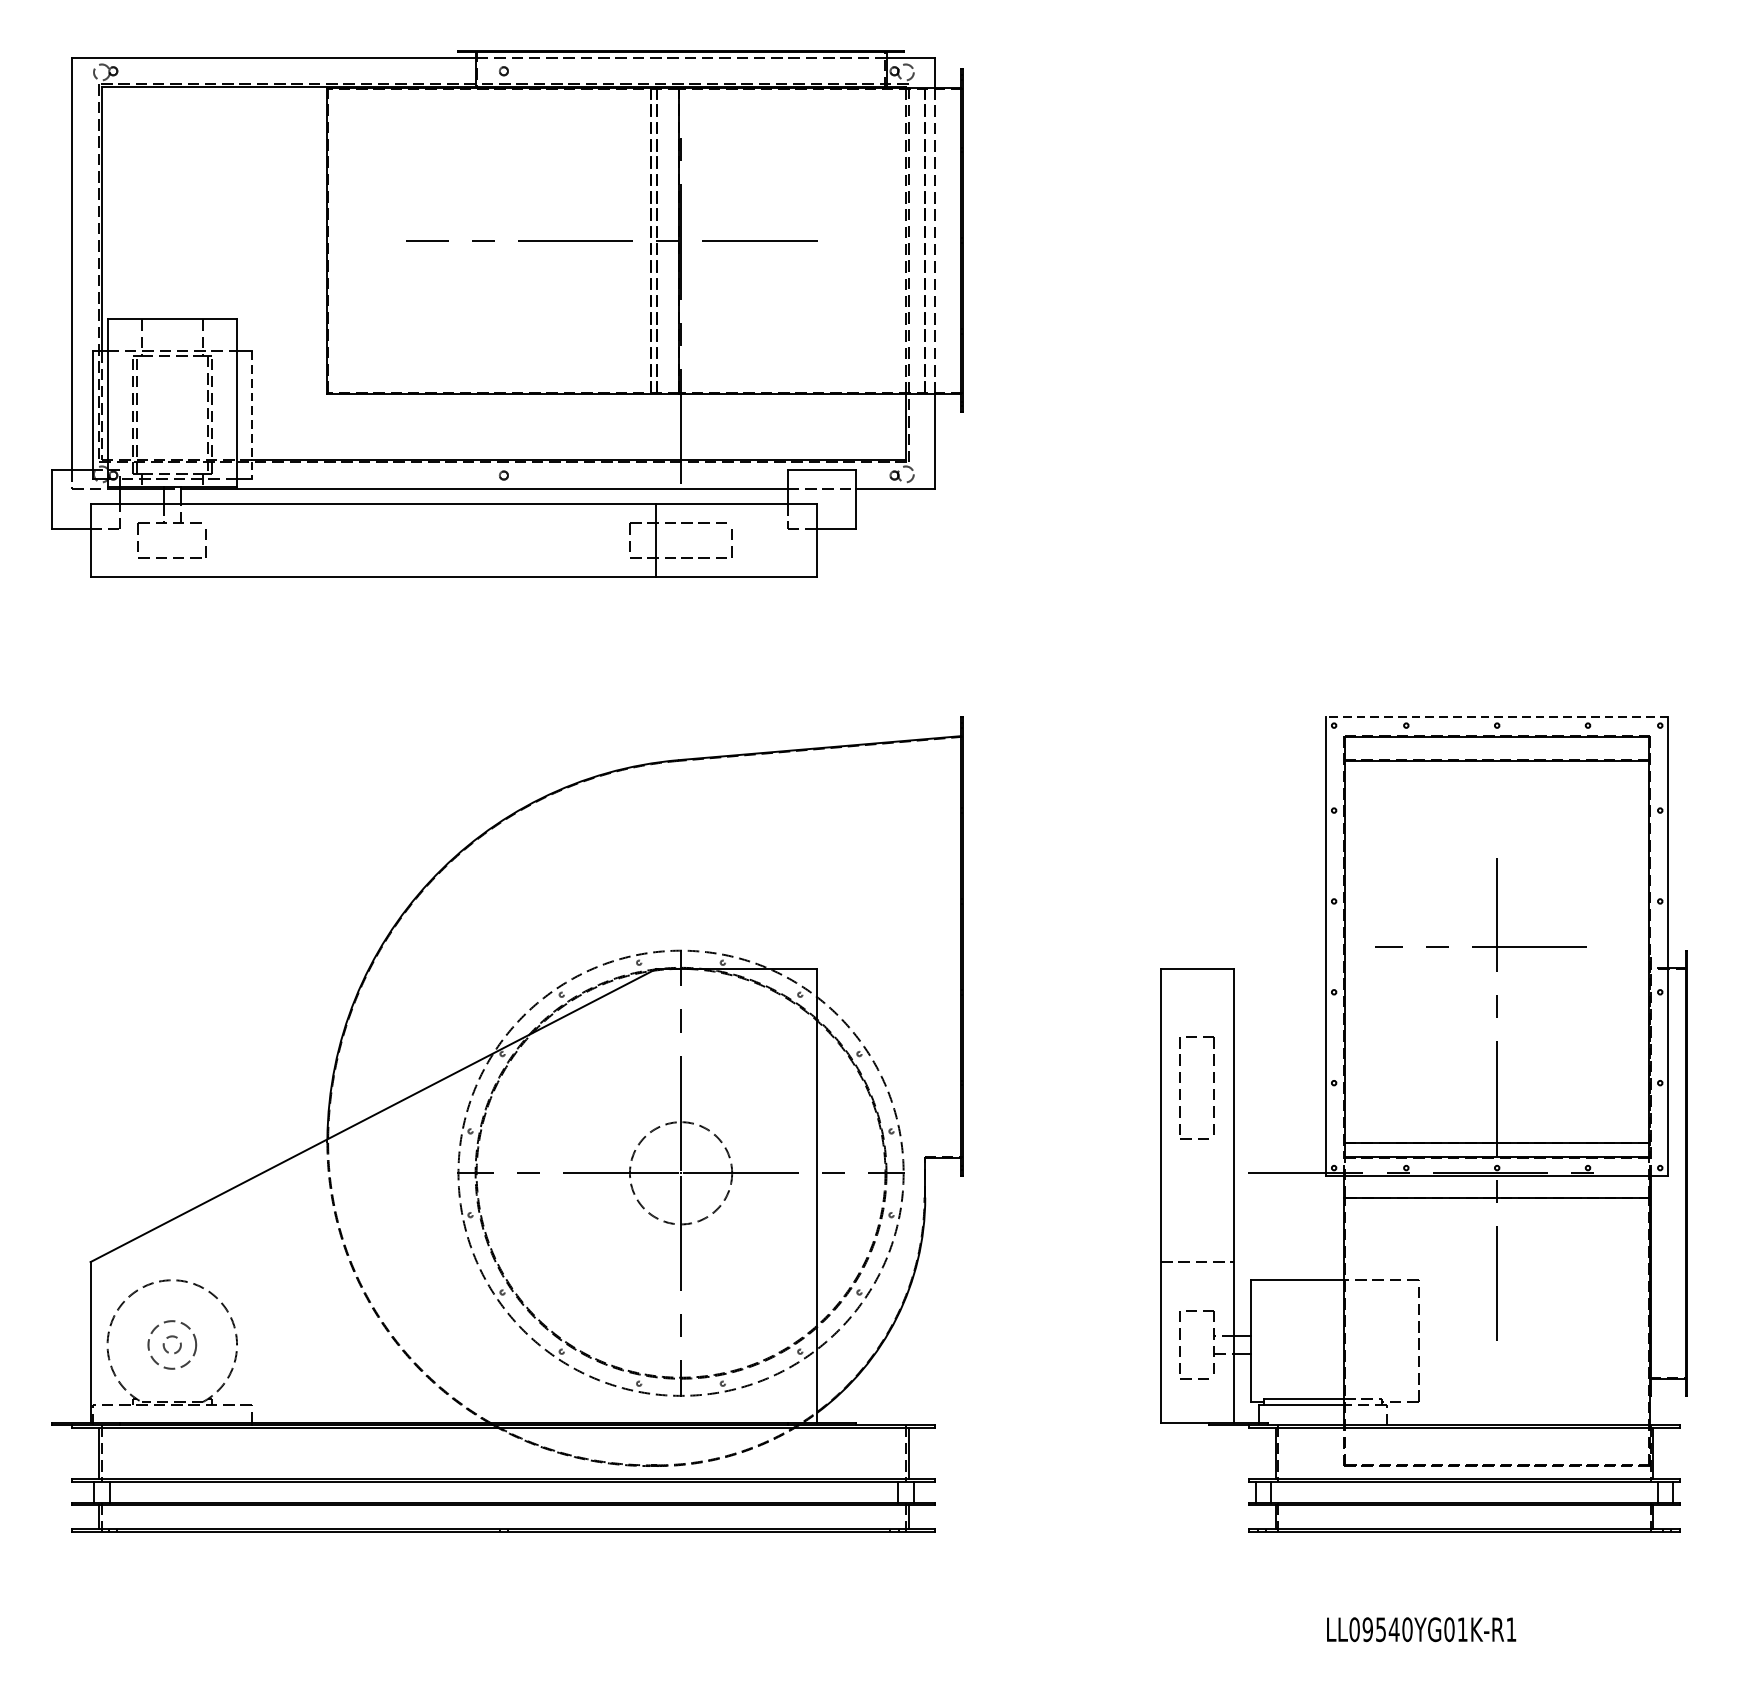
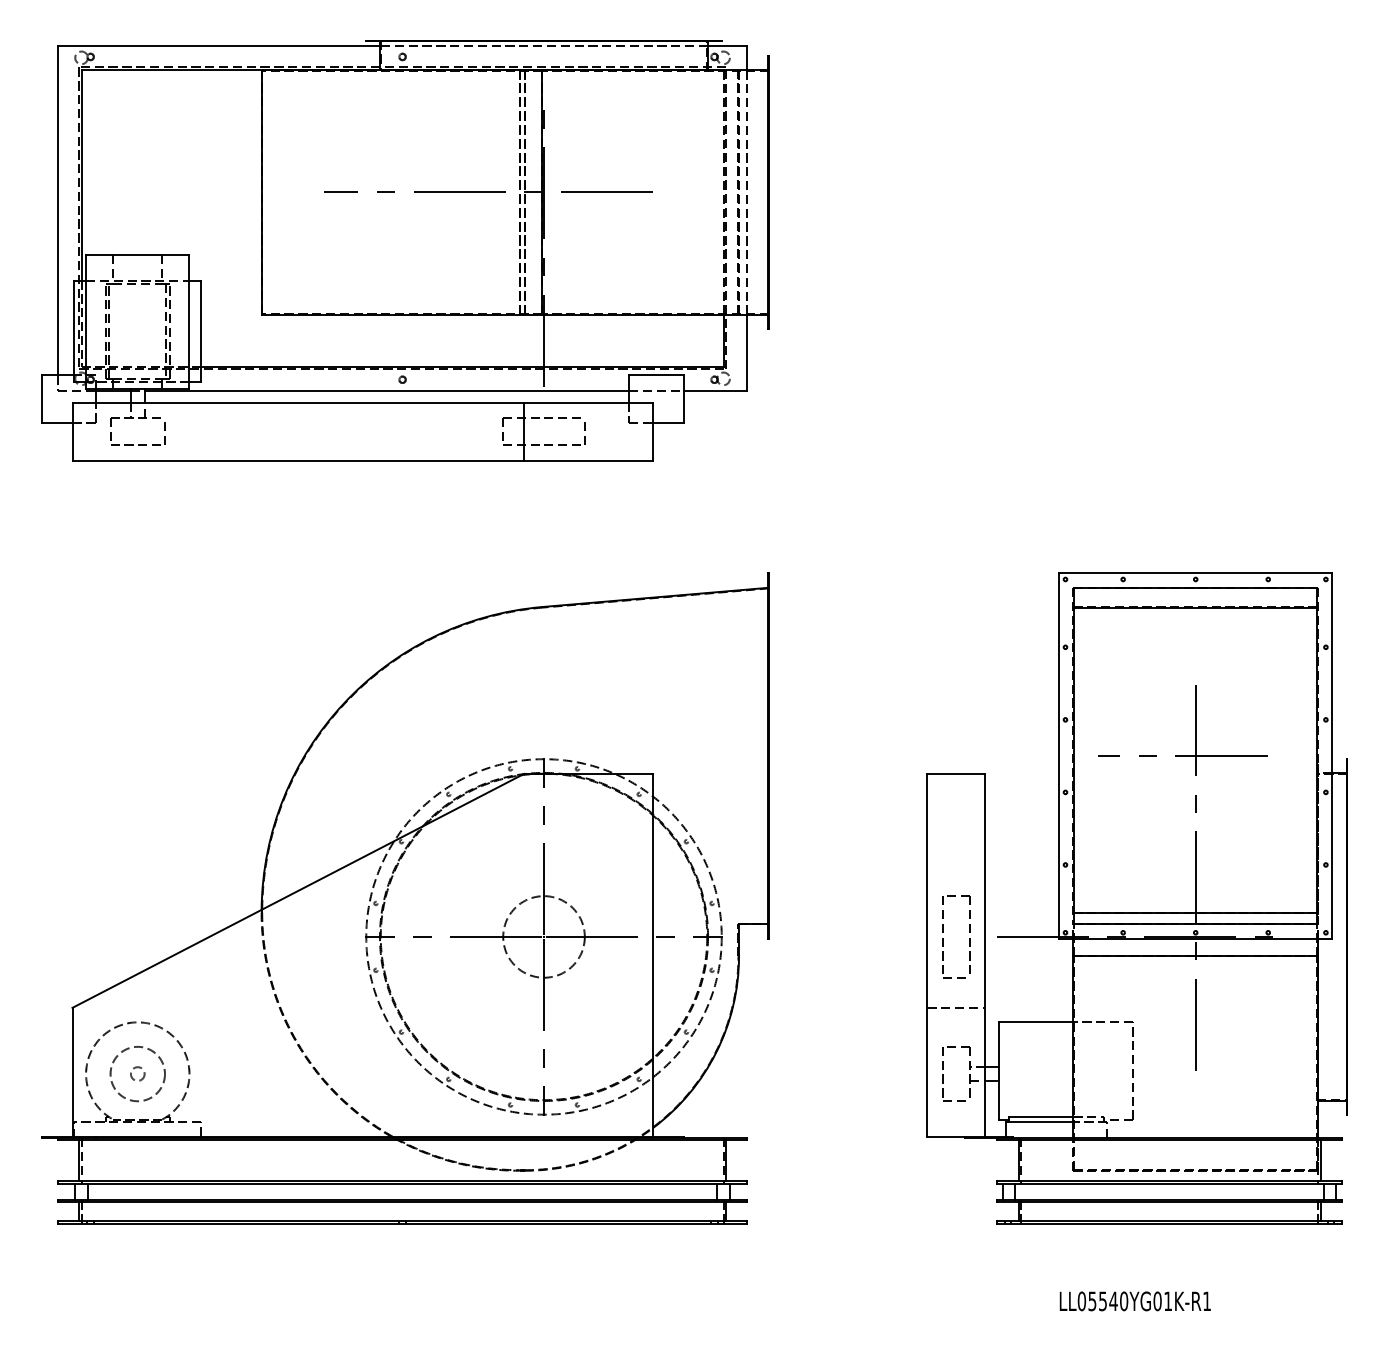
line: (252, 415) -> (201, 331), dashed -> solid
line: (1496, 716) -> (1195, 572), dashed -> solid
part: (1181, 1090) -> (943, 938), moved
circle: (171, 1344) -> (137, 1073), size x1.43
text: (1367, 1628) -> (1092, 1300), LL09540YG01K-R1 -> LL05540YG01K-R1

